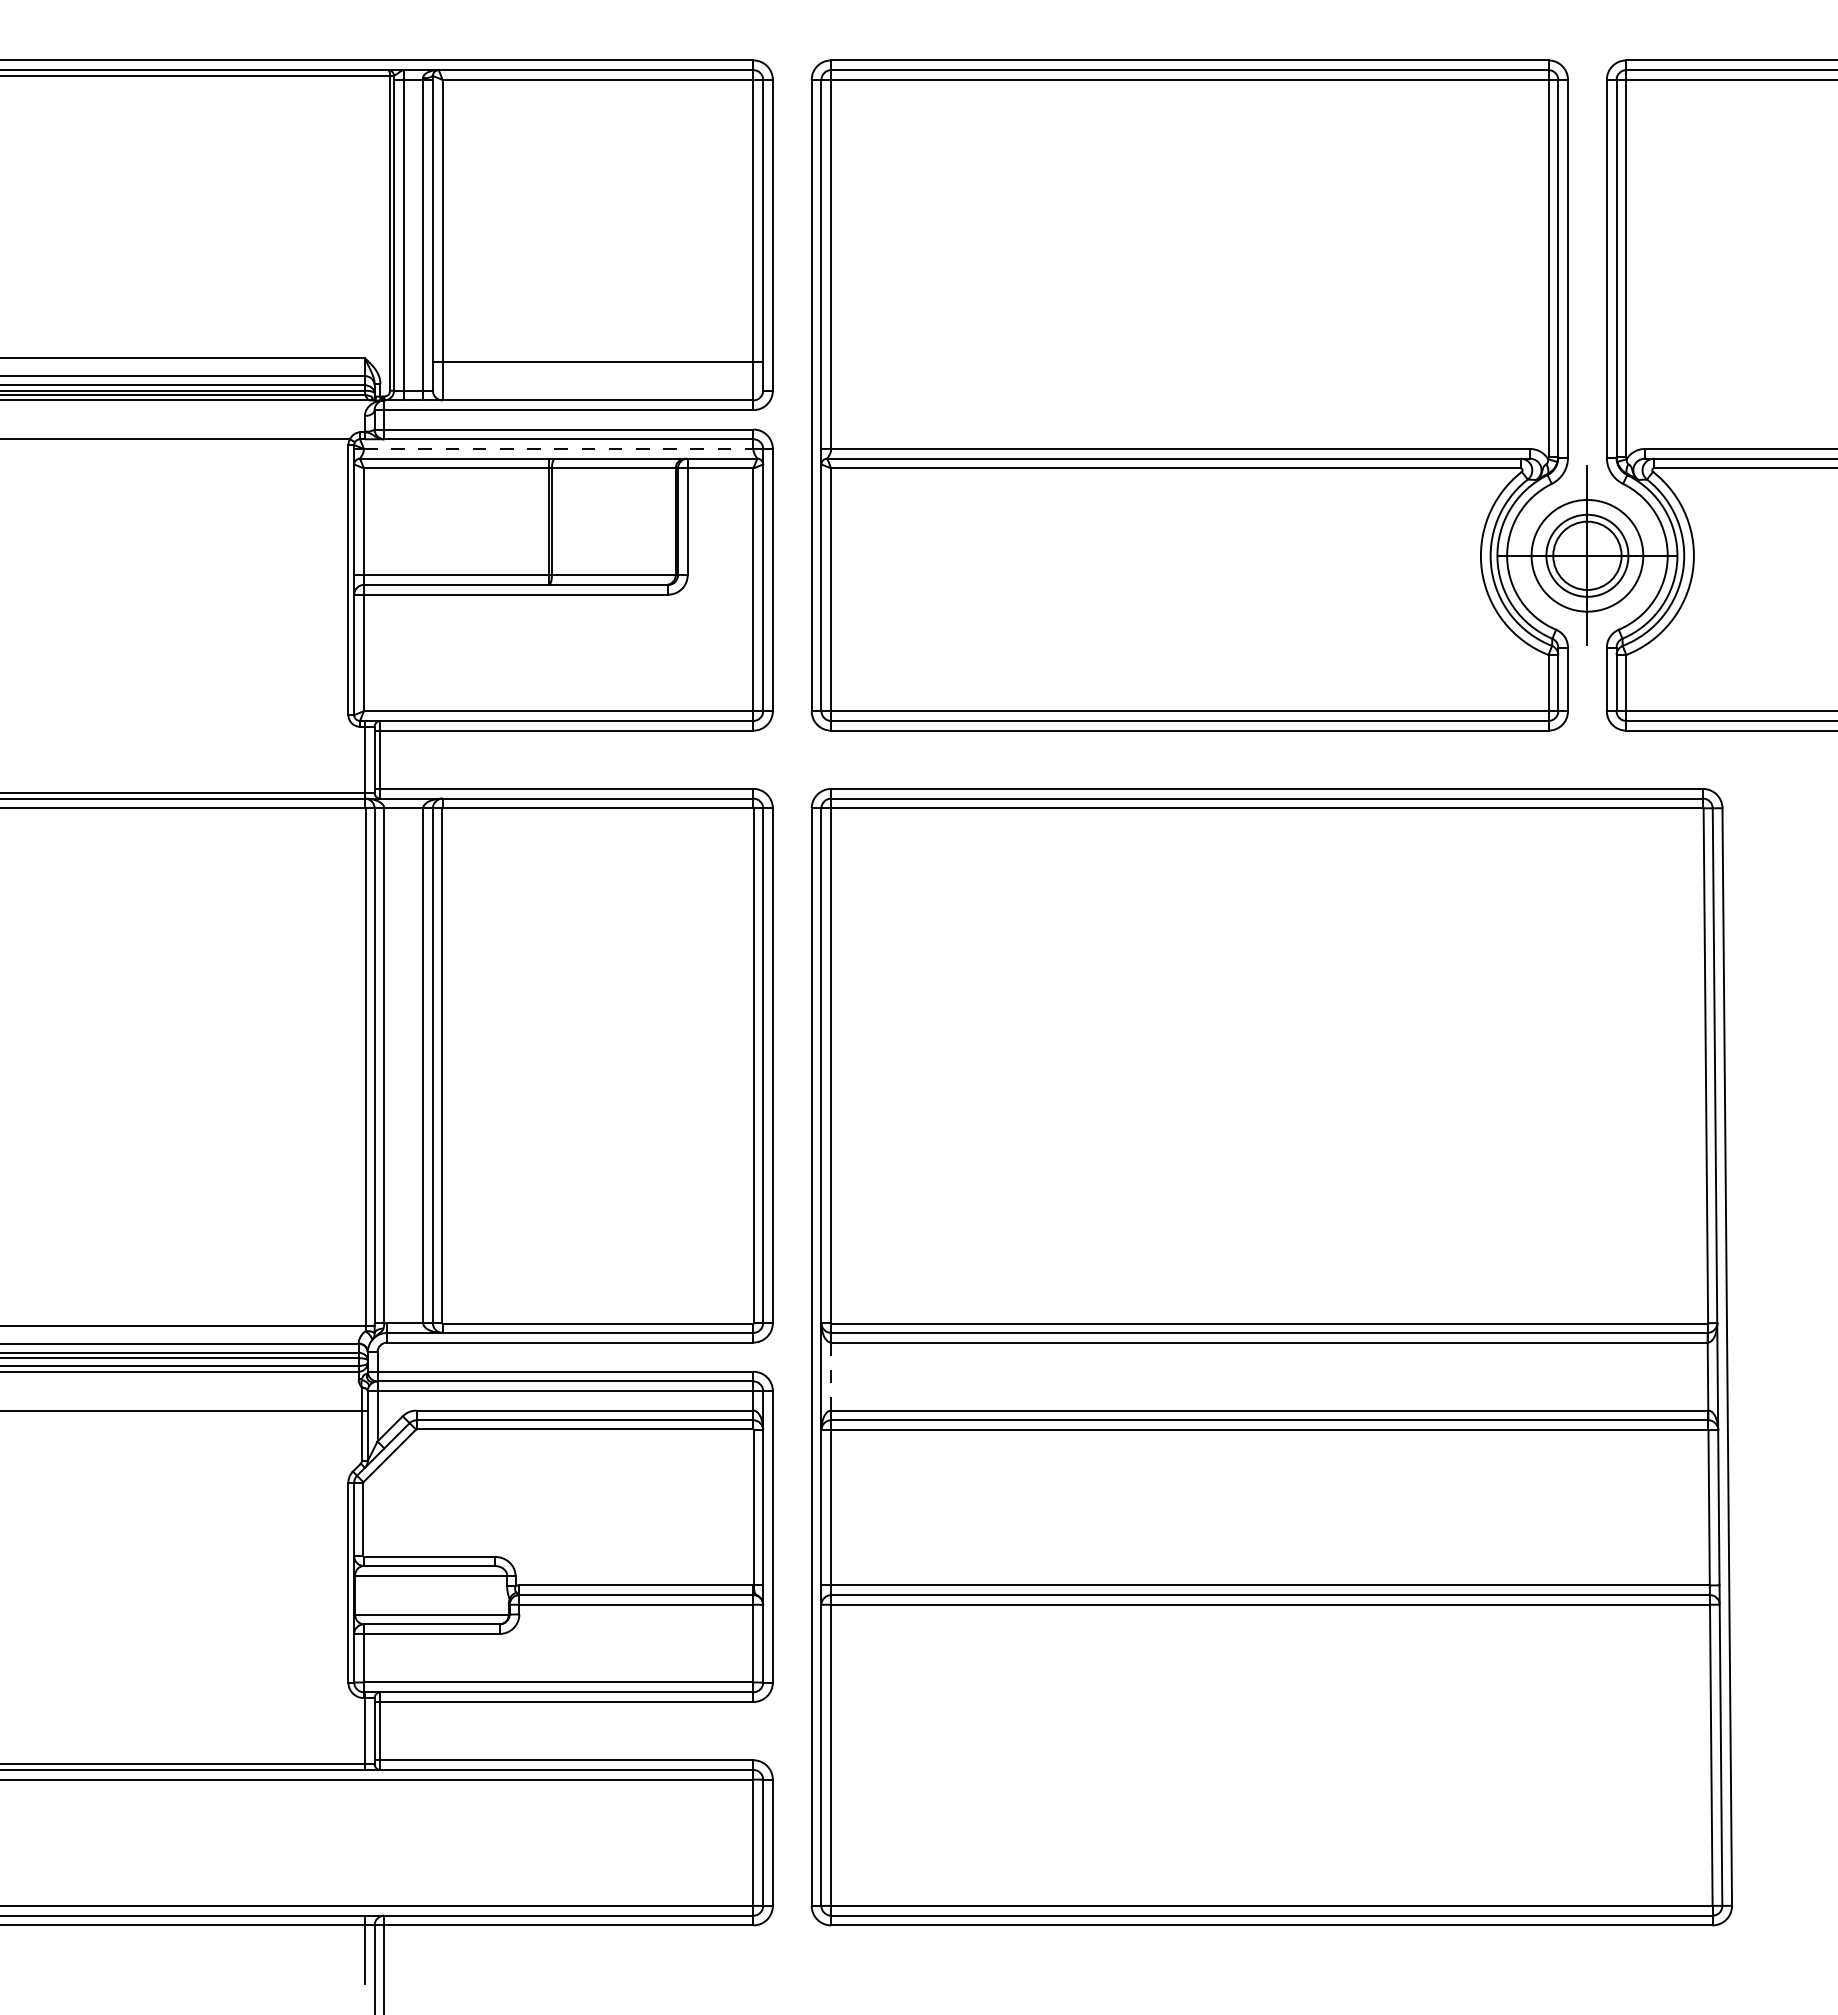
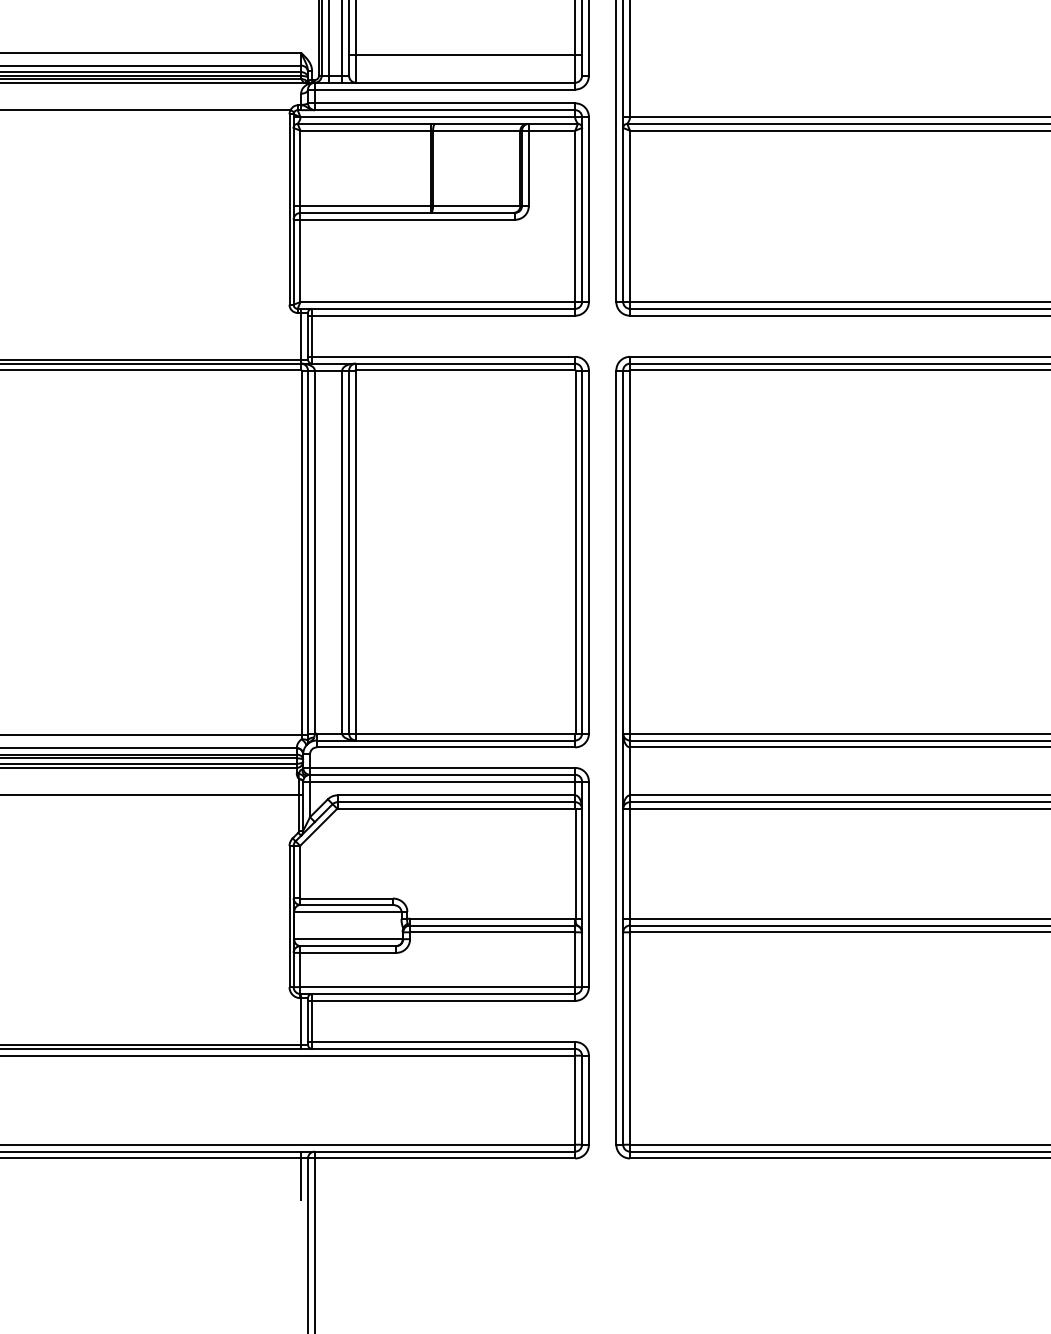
line: (558, 448) -> (437, 116), dashed -> solid
line: (831, 1376) -> (630, 771), dashed -> solid

